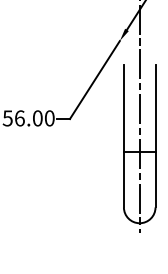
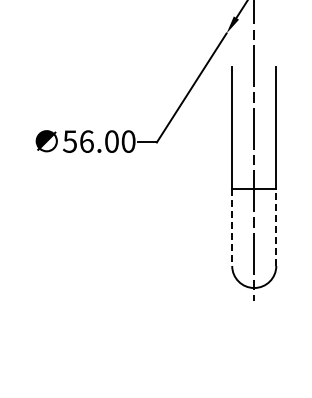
line: (124, 179) -> (232, 227), solid -> dashed
line: (155, 179) -> (276, 227), solid -> dashed

